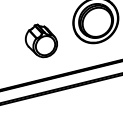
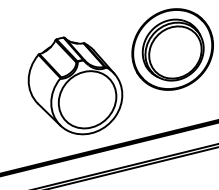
part: (41, 40) -> (75, 84), size x1.67

